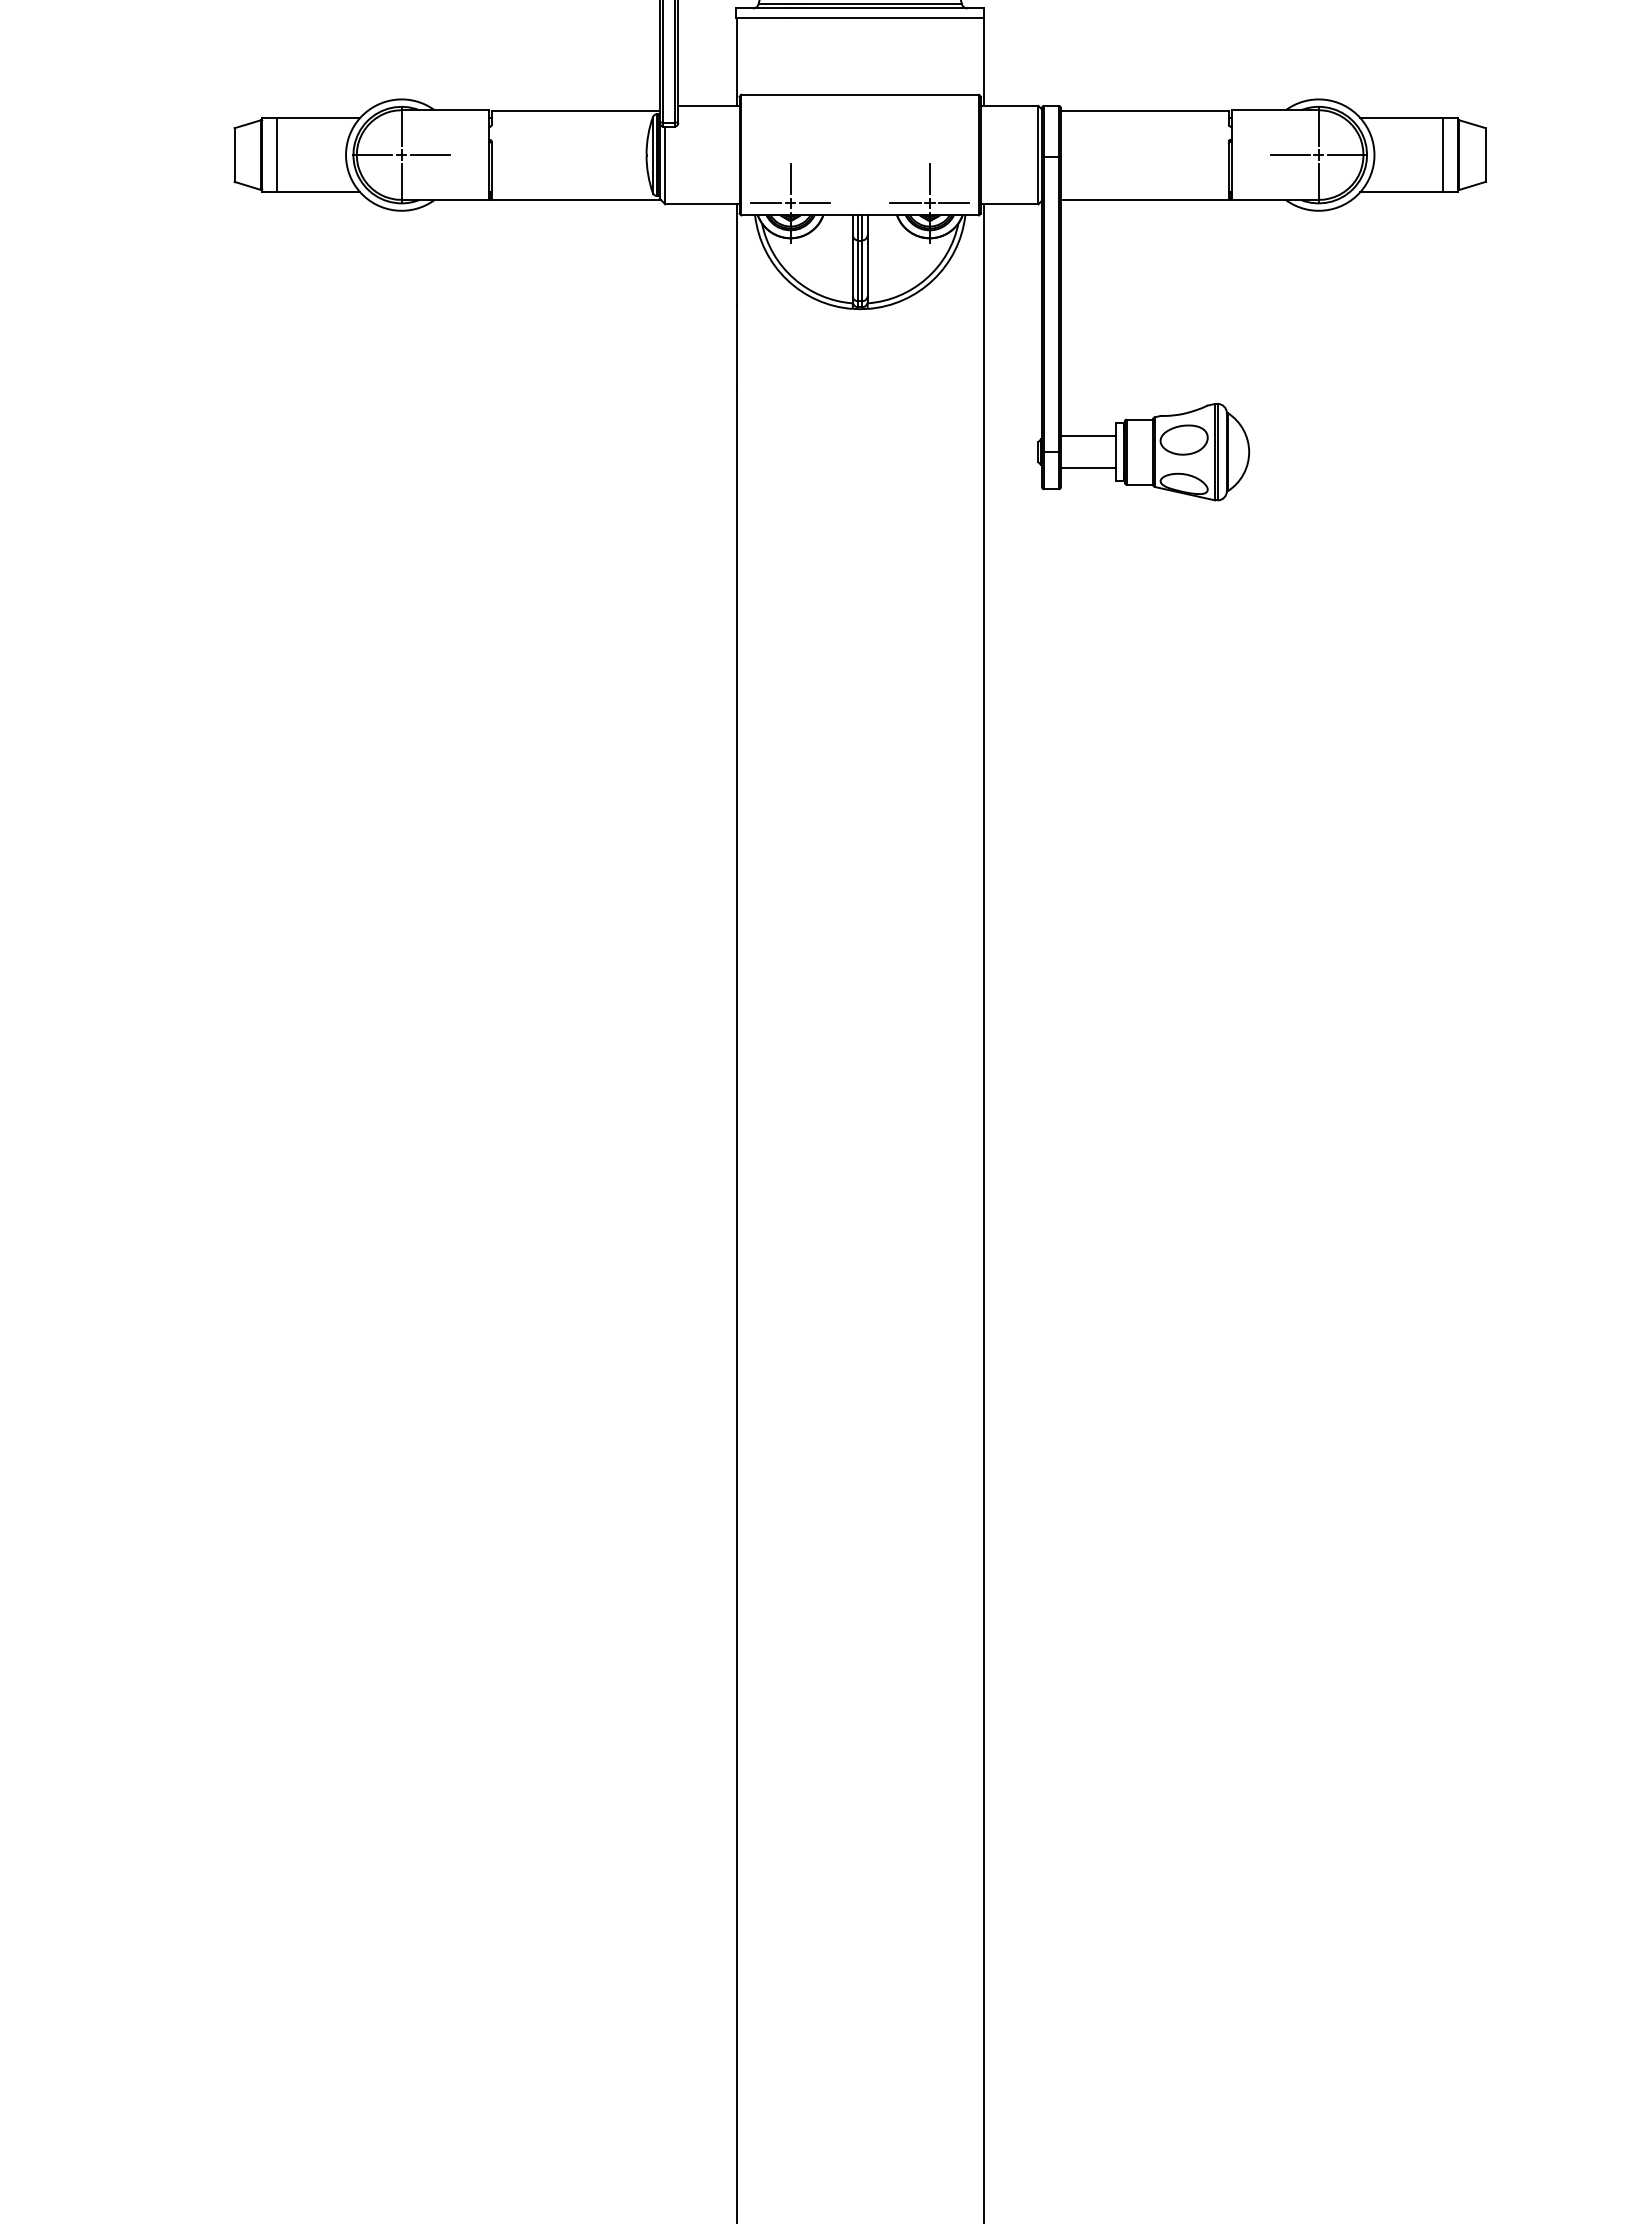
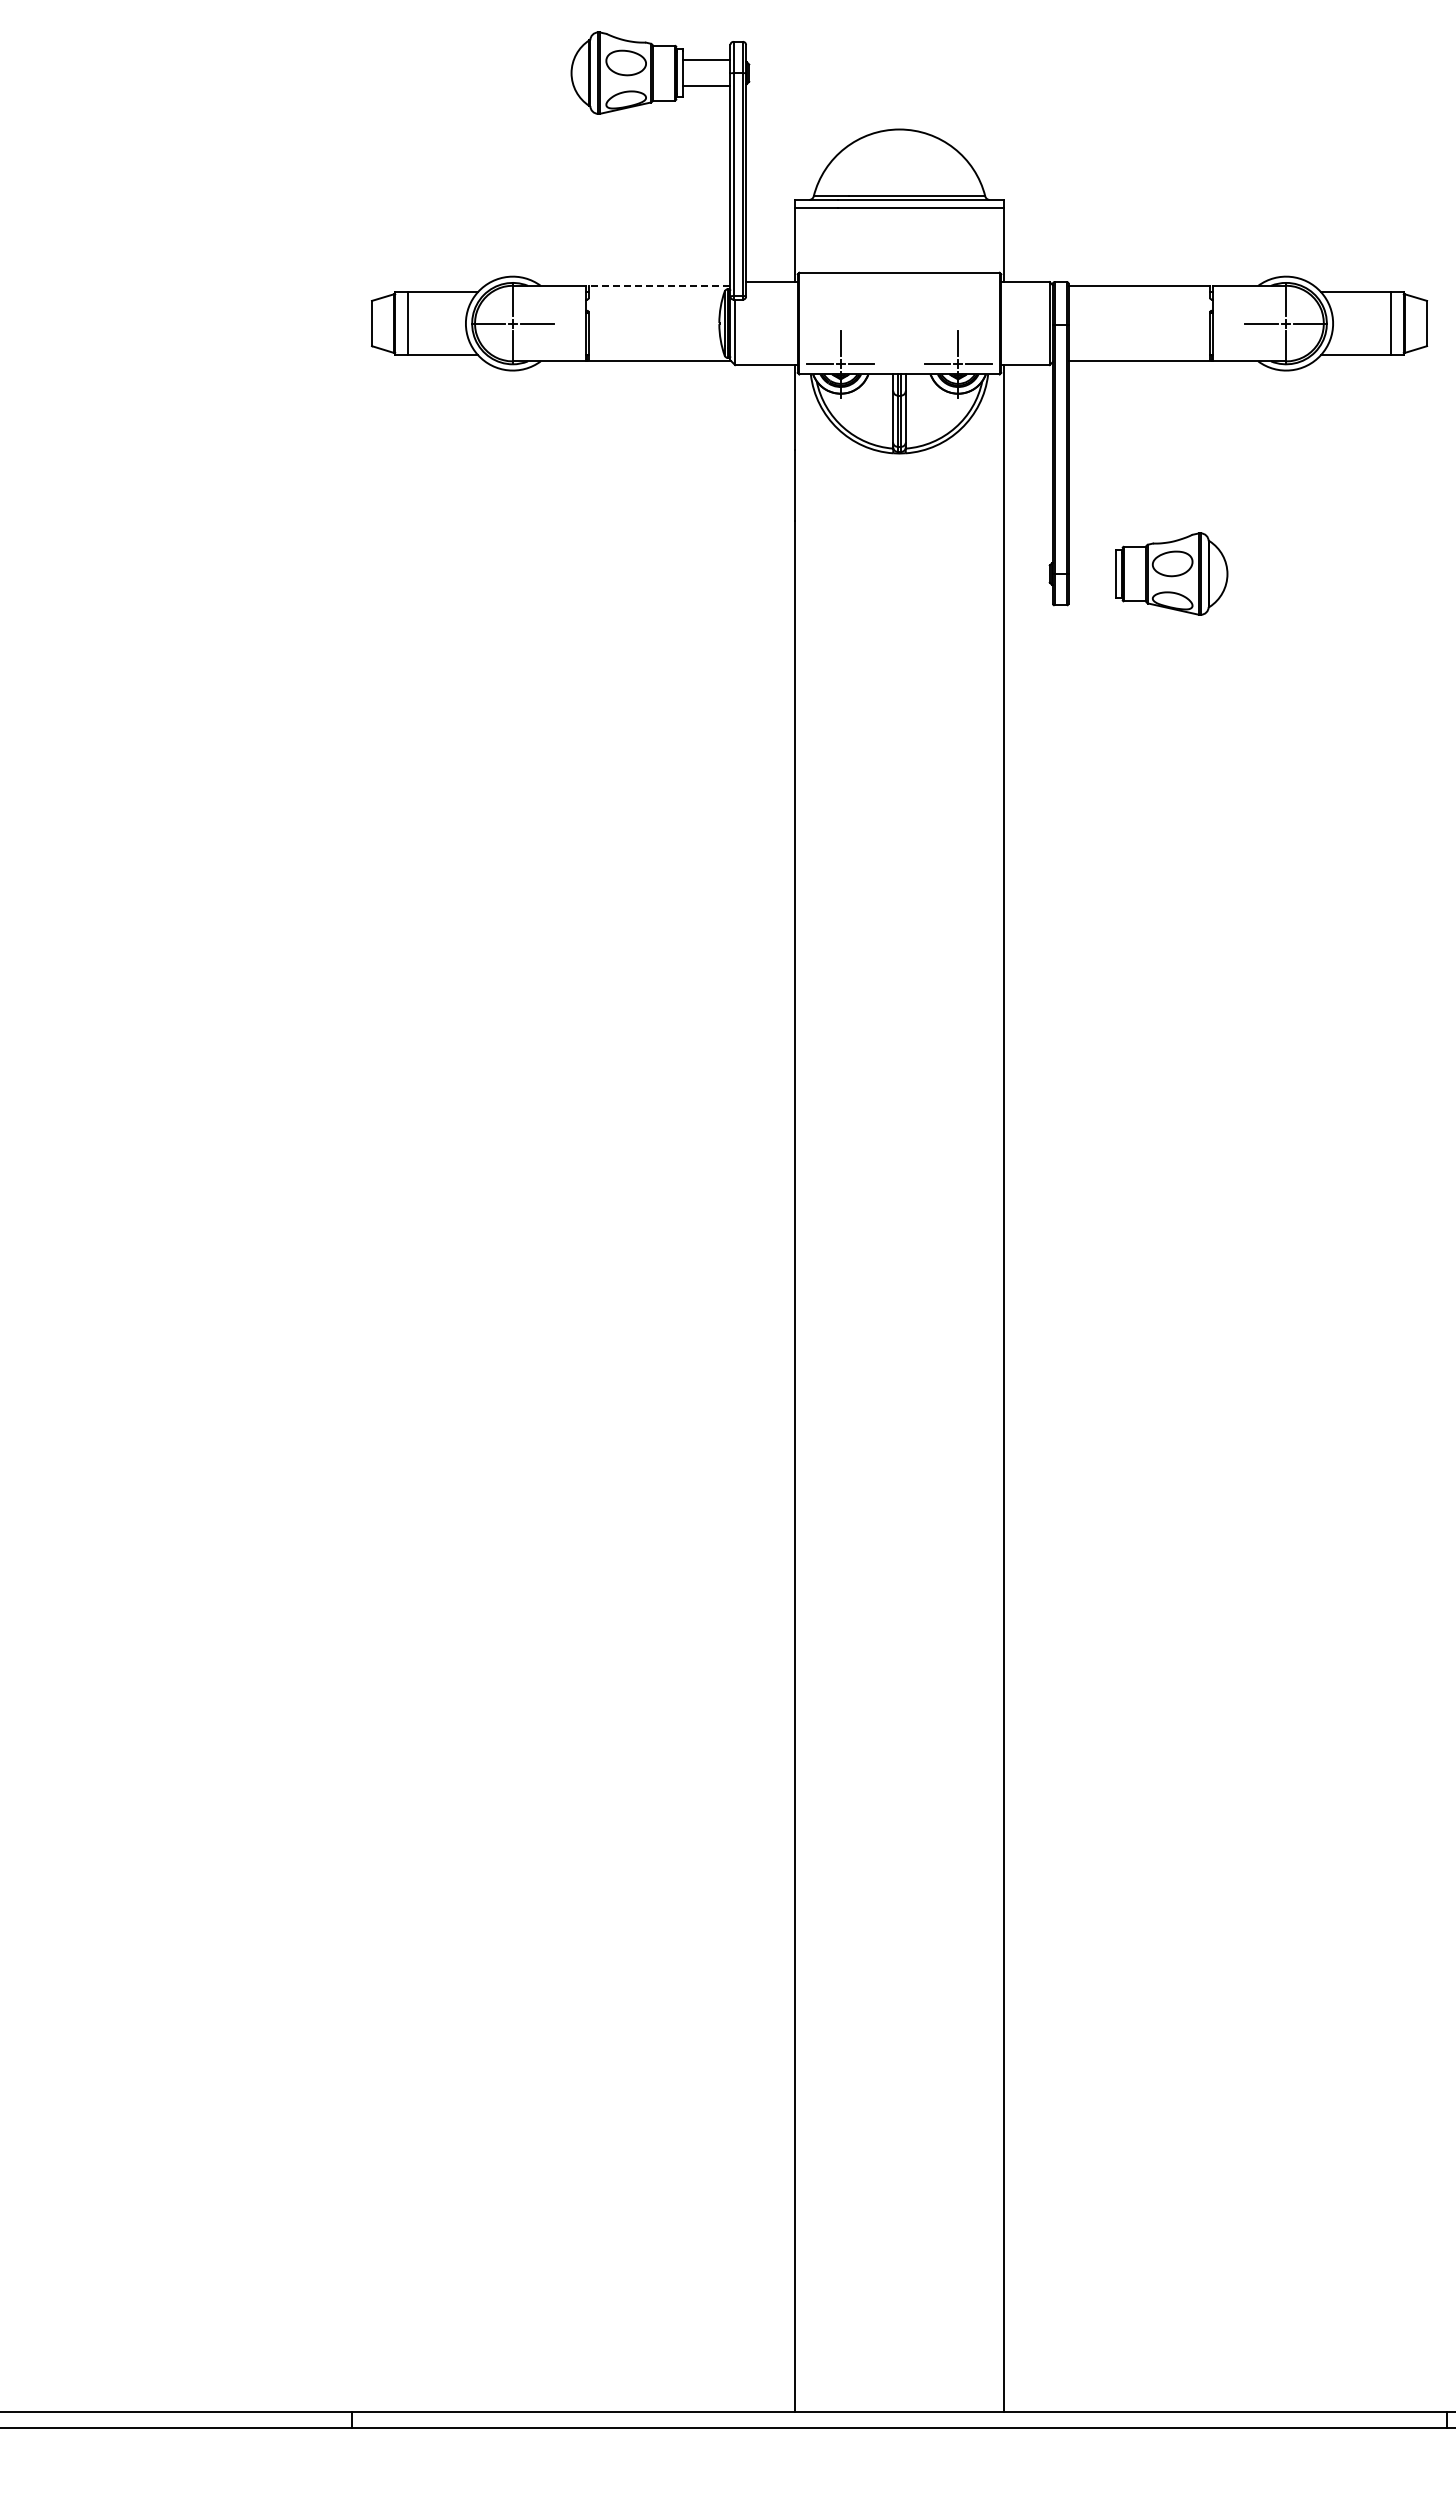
line: (575, 111) -> (659, 286), solid -> dashed
line: (1087, 436) -> (1091, 560), removed
line: (1087, 468) -> (1091, 587), removed

